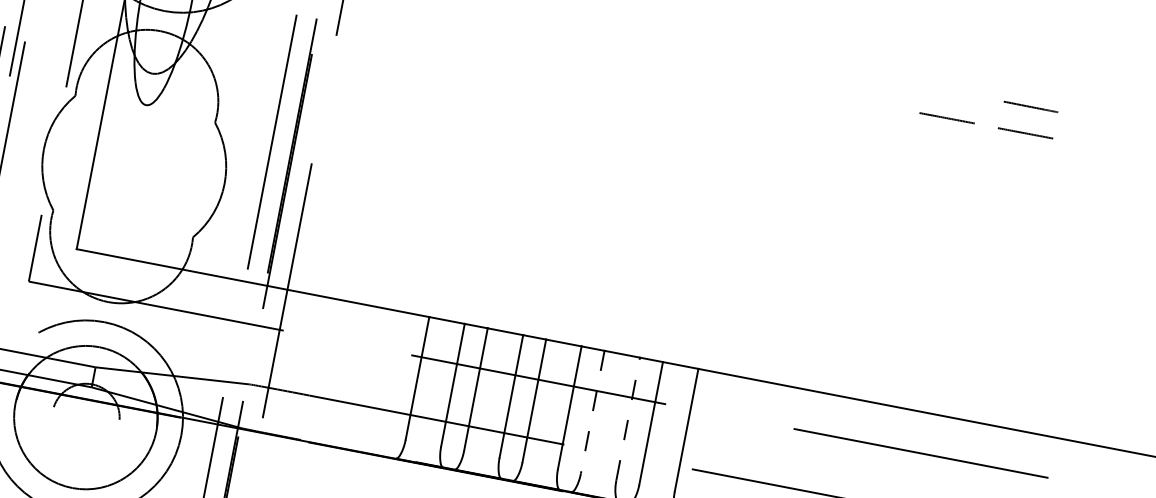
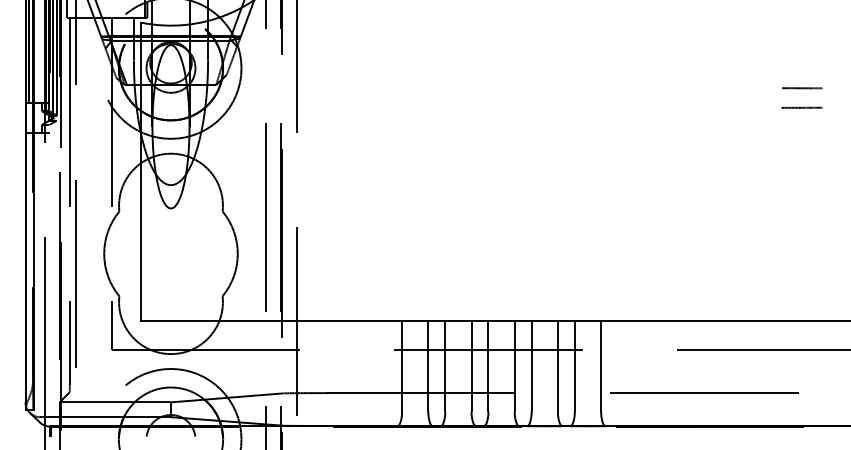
line: (946, 117) -> (743, 107), removed
line: (592, 412) -> (531, 366), dashed -> solid
line: (627, 418) -> (557, 365), dashed -> solid

